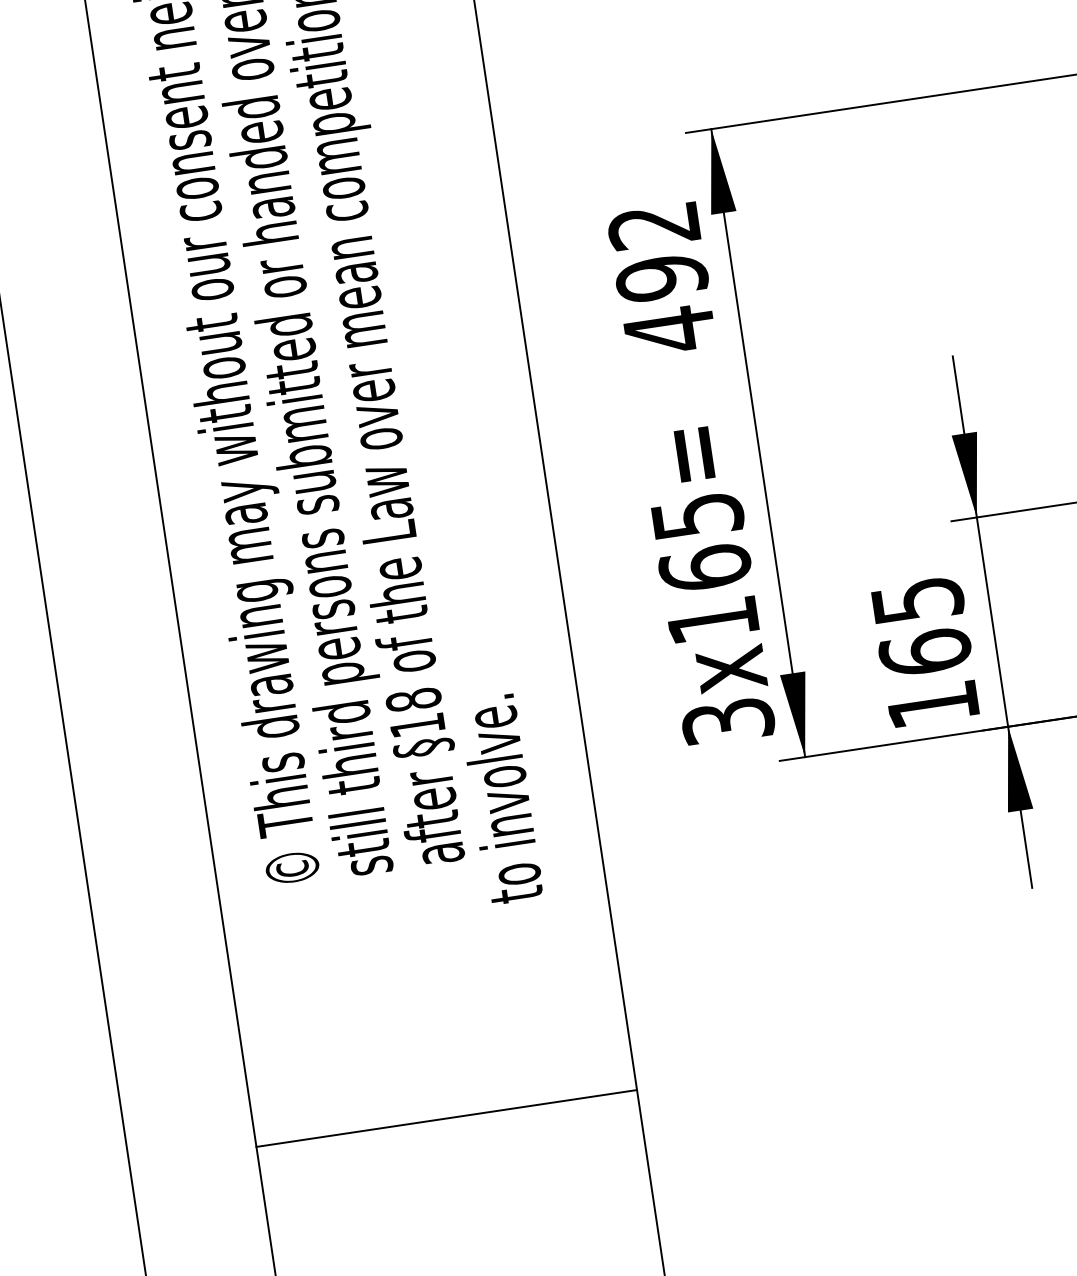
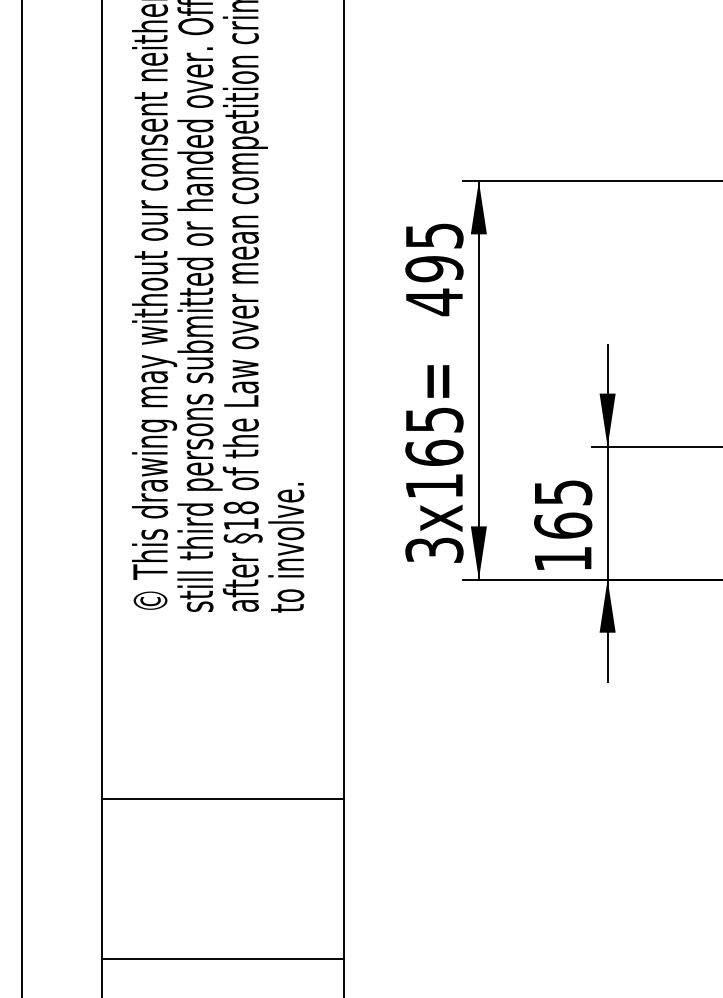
text: (654, 225) -> (434, 235), 492 -> 495
text: (501, 799) -> (286, 547), moved
line: (445, 1118) -> (222, 798), moved

